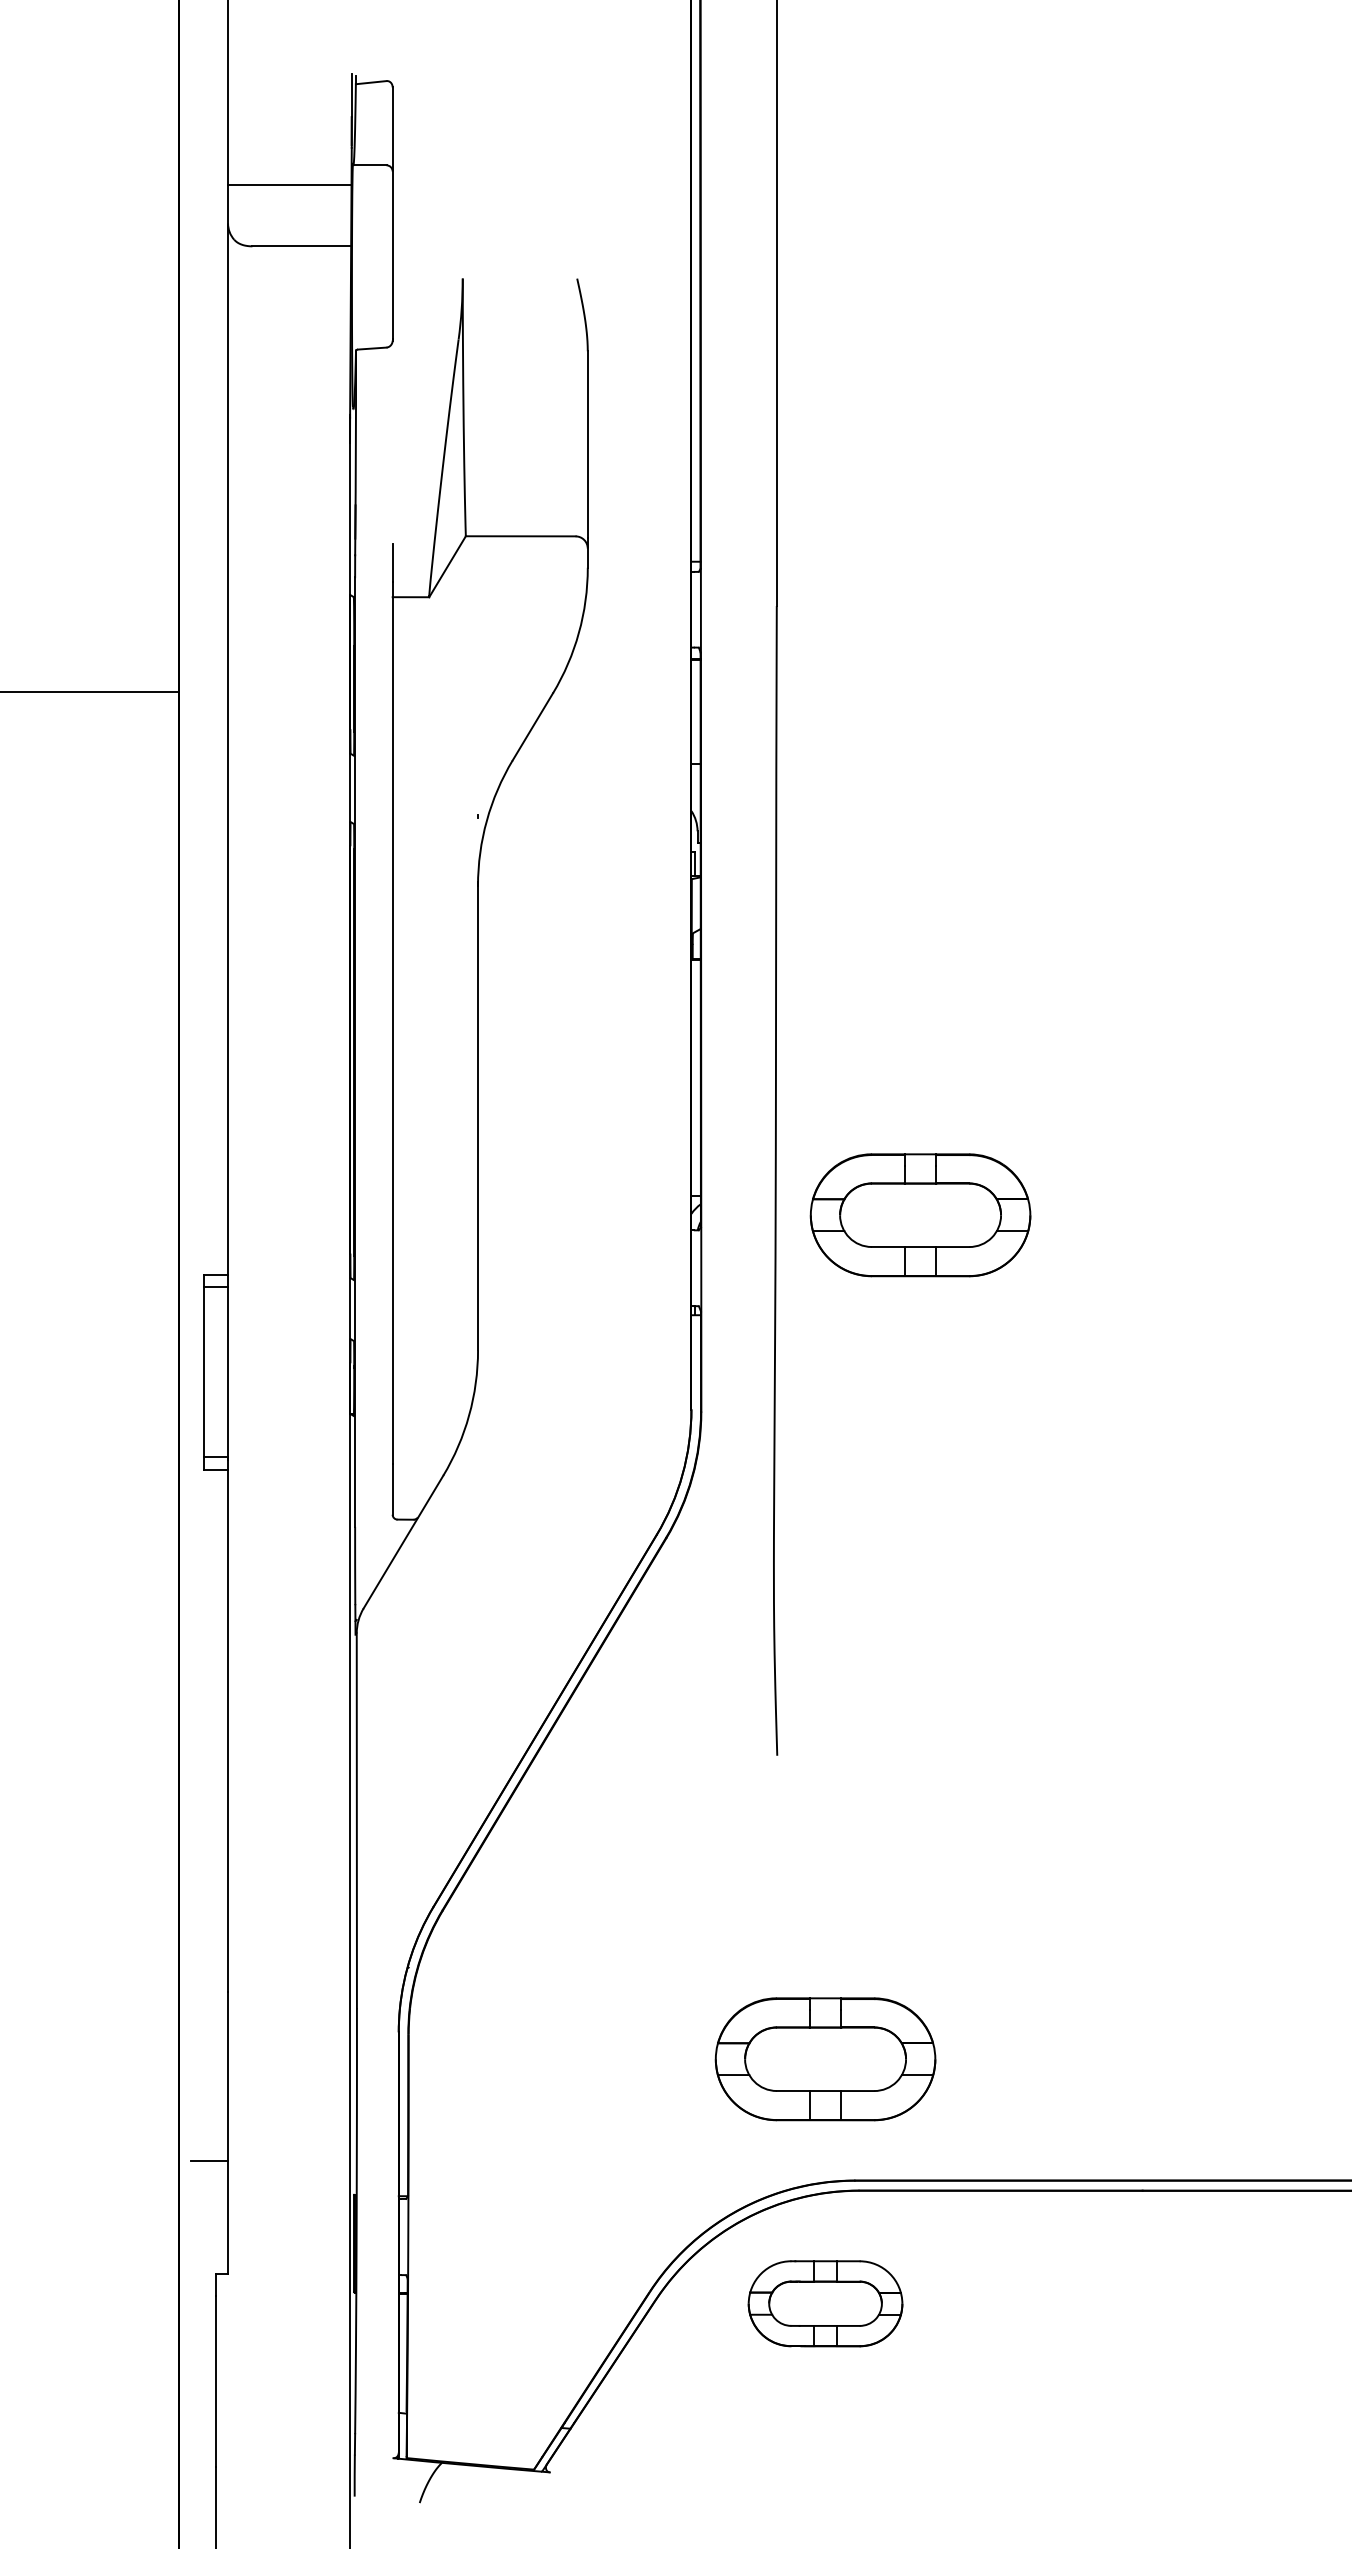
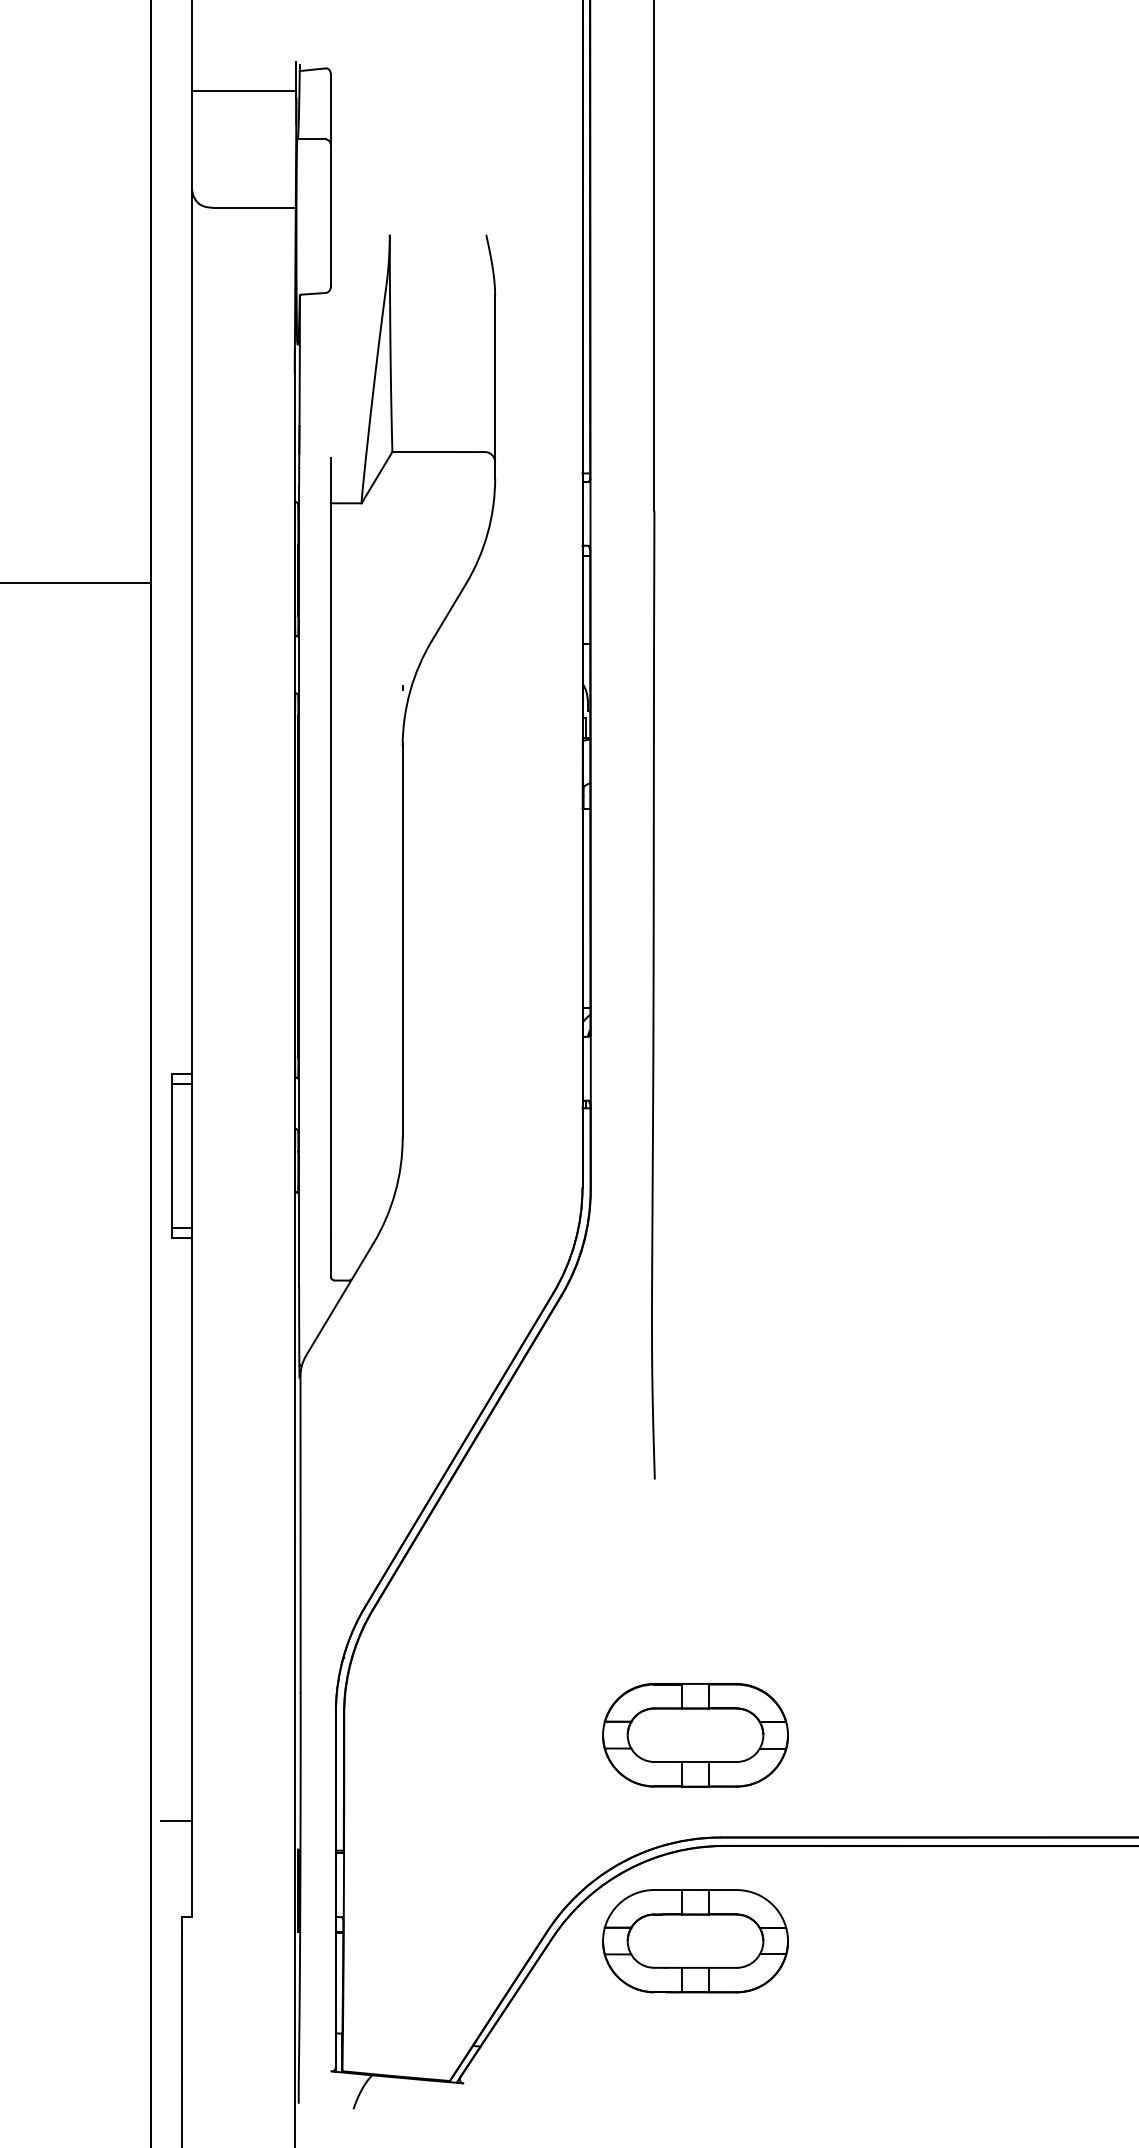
line: (289, 184) -> (243, 90), moved
part: (920, 1215) -> (775, 1024), removed
part: (825, 2303) -> (695, 1941), size x1.43

